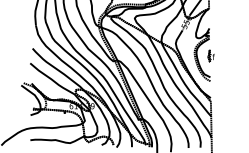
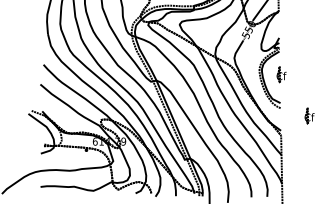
part: (231, 86) -> (308, 115), added

